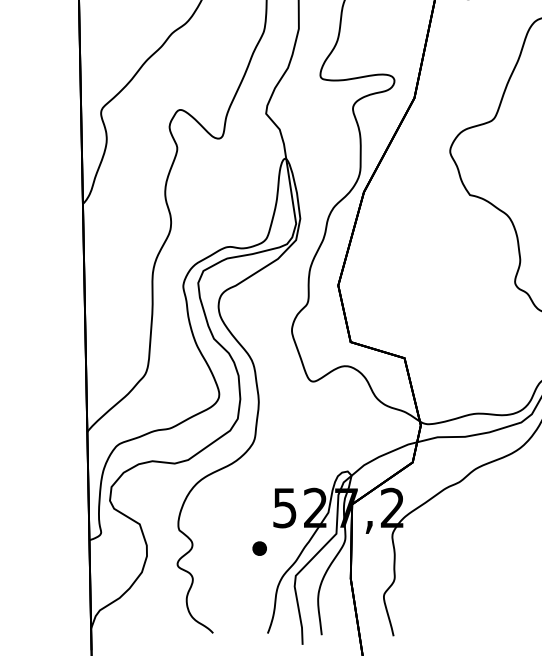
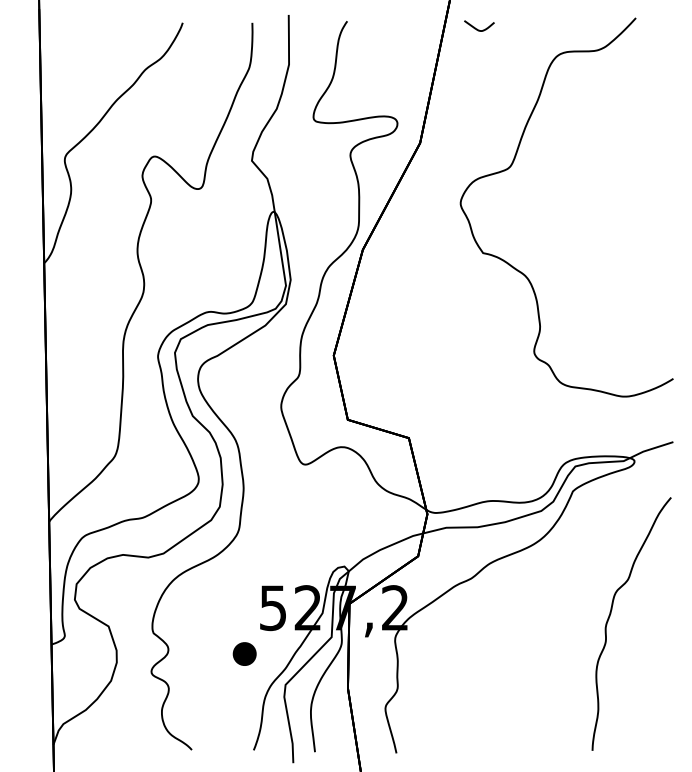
part: (259, 548) -> (244, 653), size x1.43

